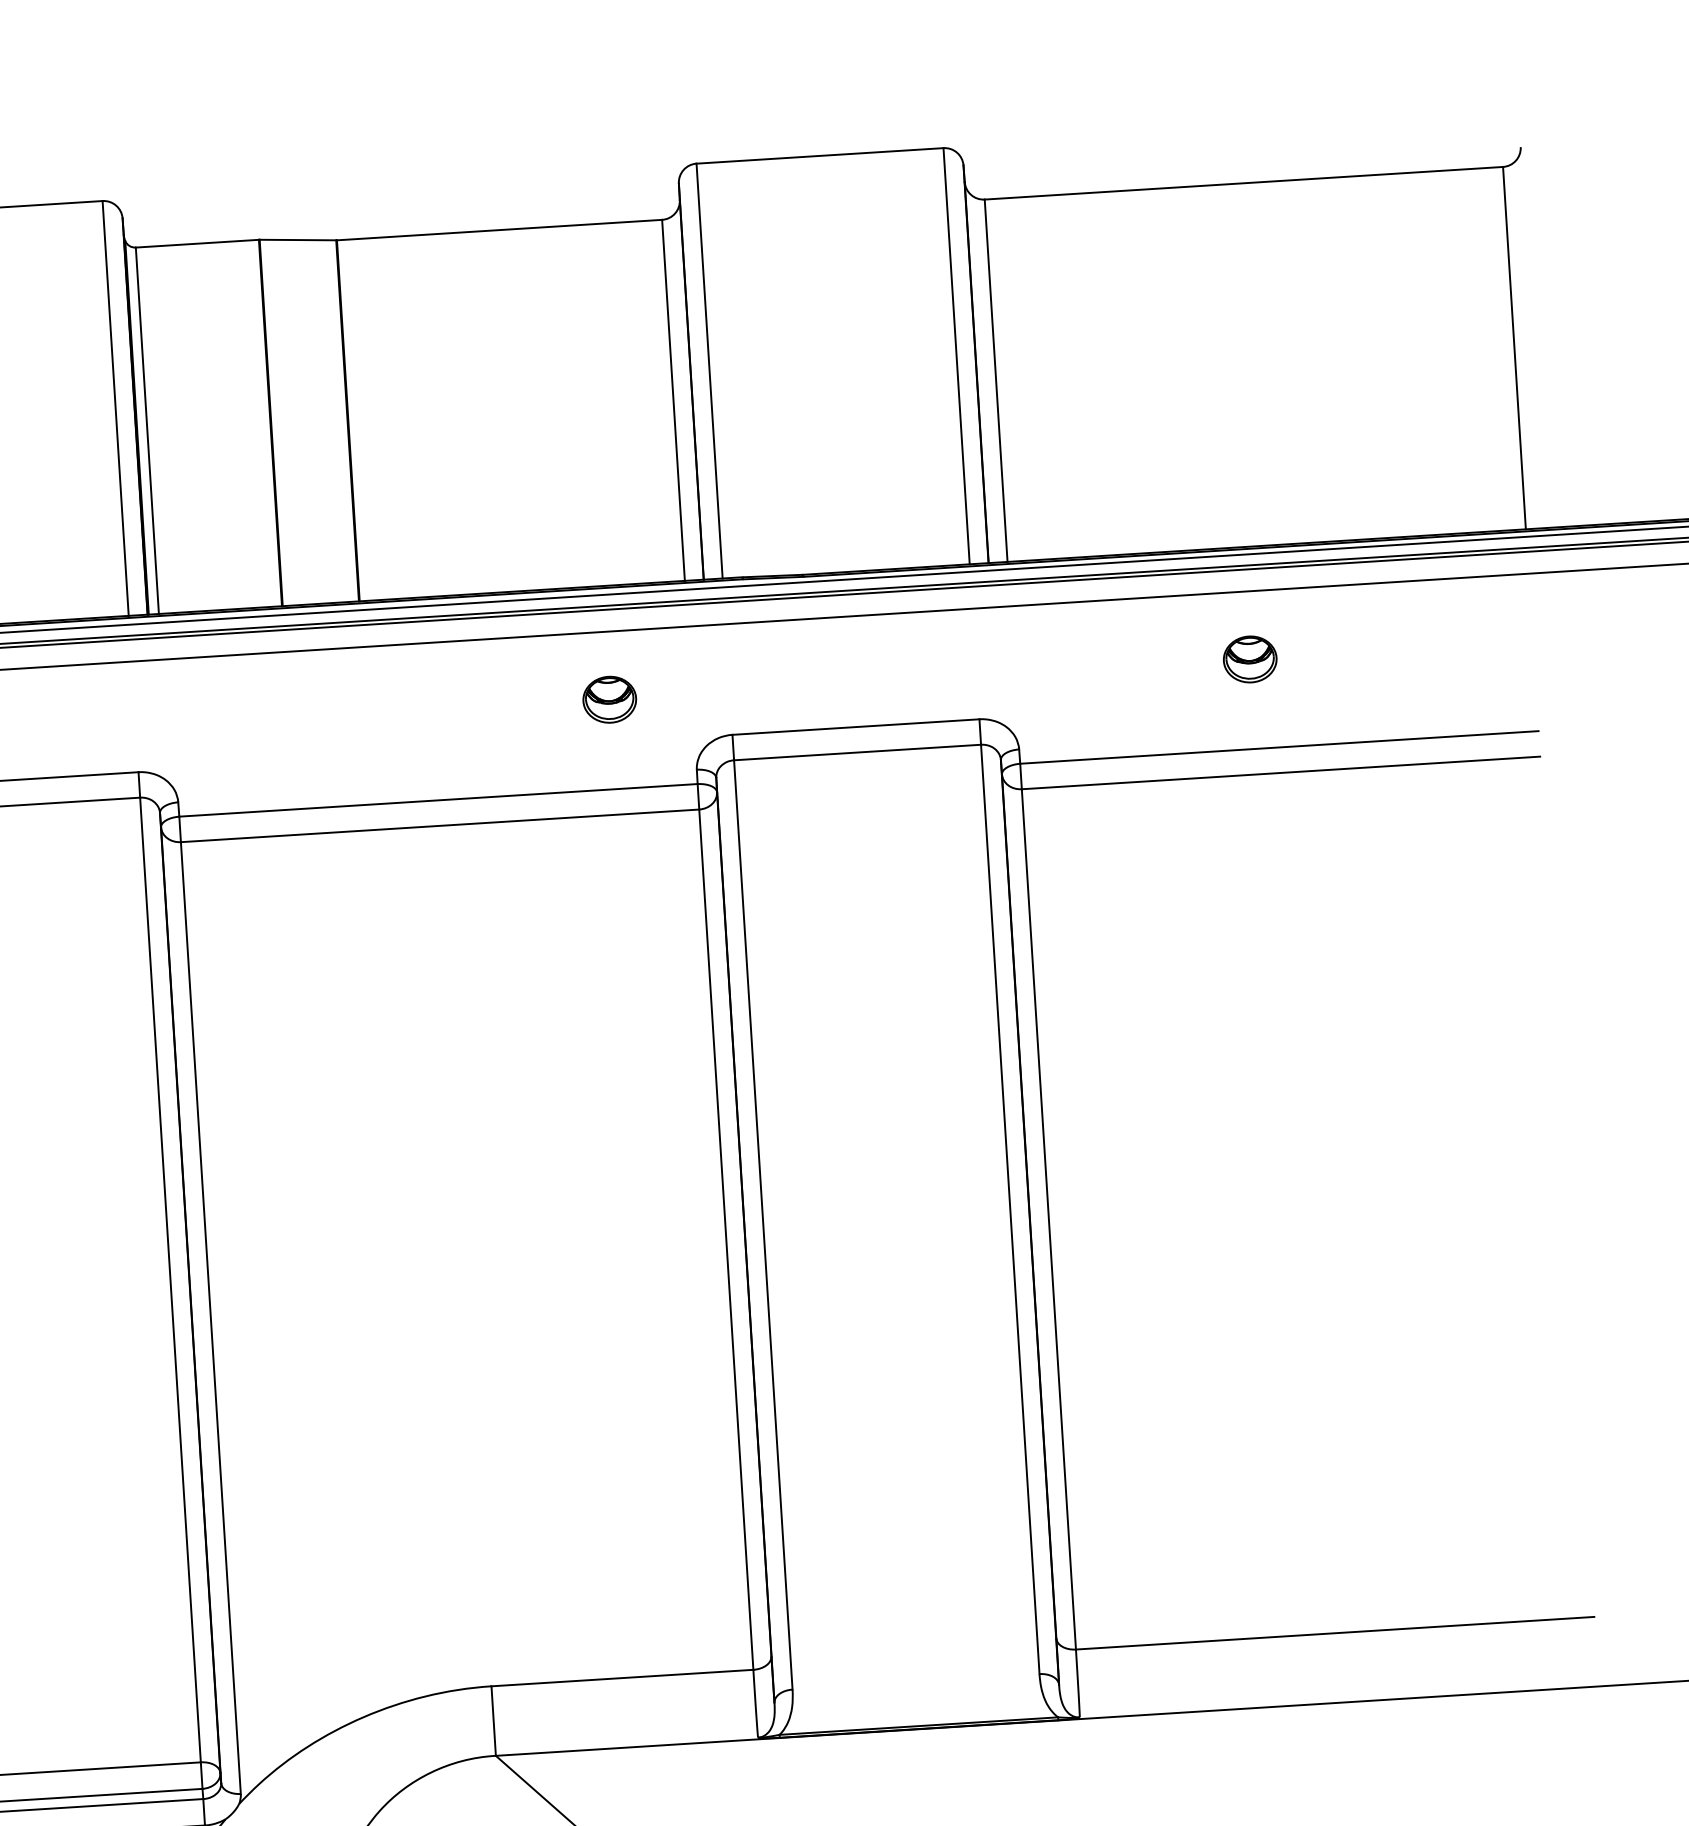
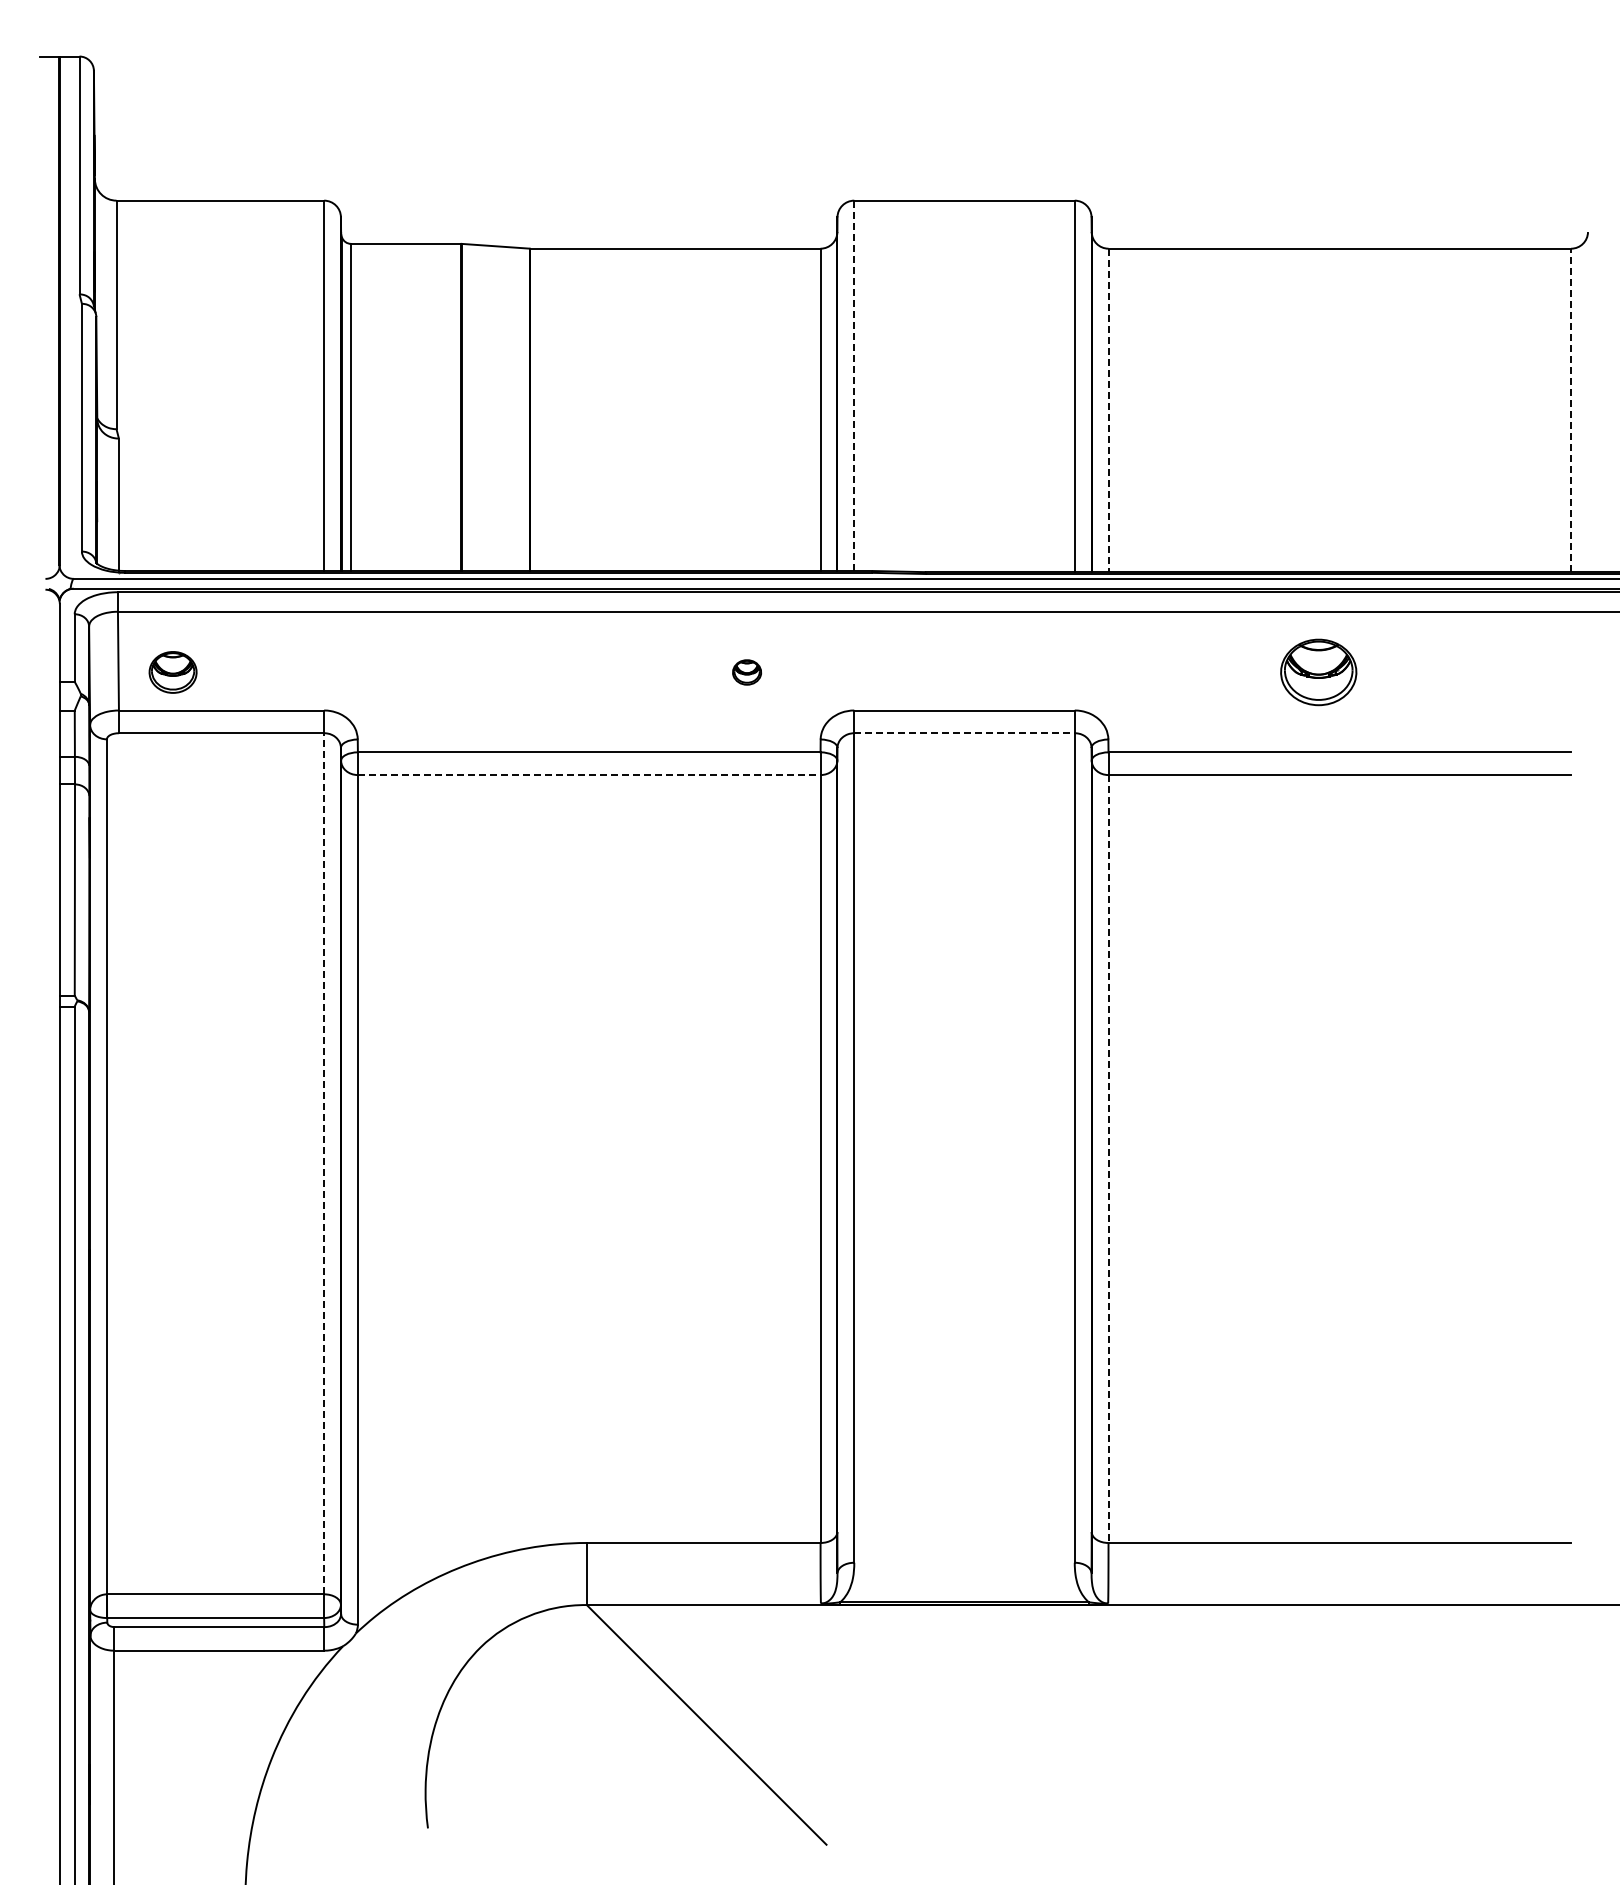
line: (1514, 348) -> (1571, 410), solid -> dashed
line: (709, 371) -> (854, 386), solid -> dashed
line: (996, 380) -> (1108, 410), solid -> dashed
part: (1249, 659) -> (1318, 672), size x1.6
part: (609, 699) -> (746, 672), size x0.6
line: (858, 752) -> (965, 733), solid -> dashed
line: (440, 826) -> (589, 775), solid -> dashed
line: (1048, 1219) -> (1108, 1159), solid -> dashed
line: (170, 1279) -> (324, 1163), solid -> dashed

